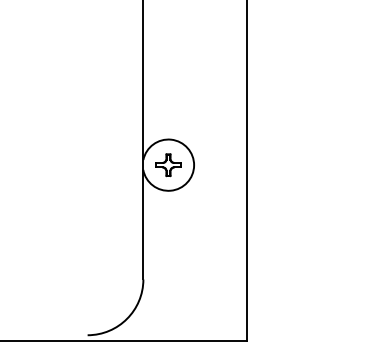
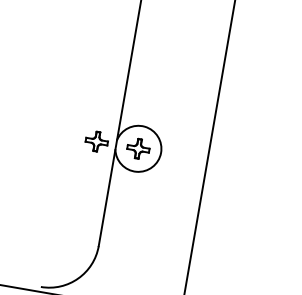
part: (121, 165) -> (96, 141), added

